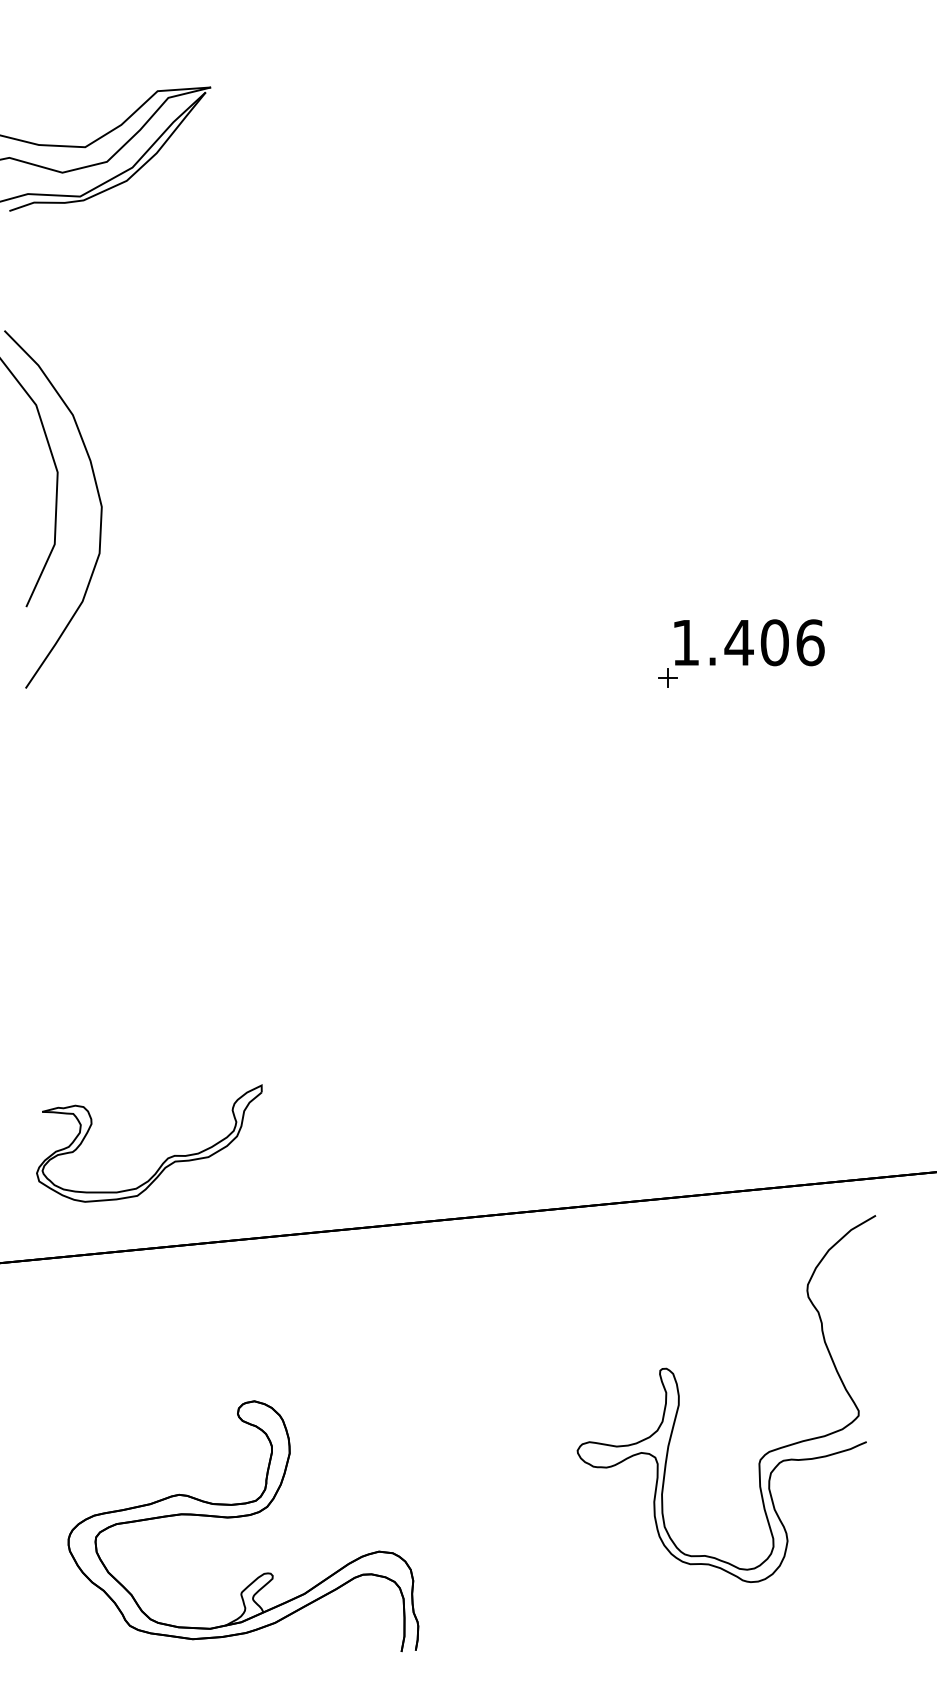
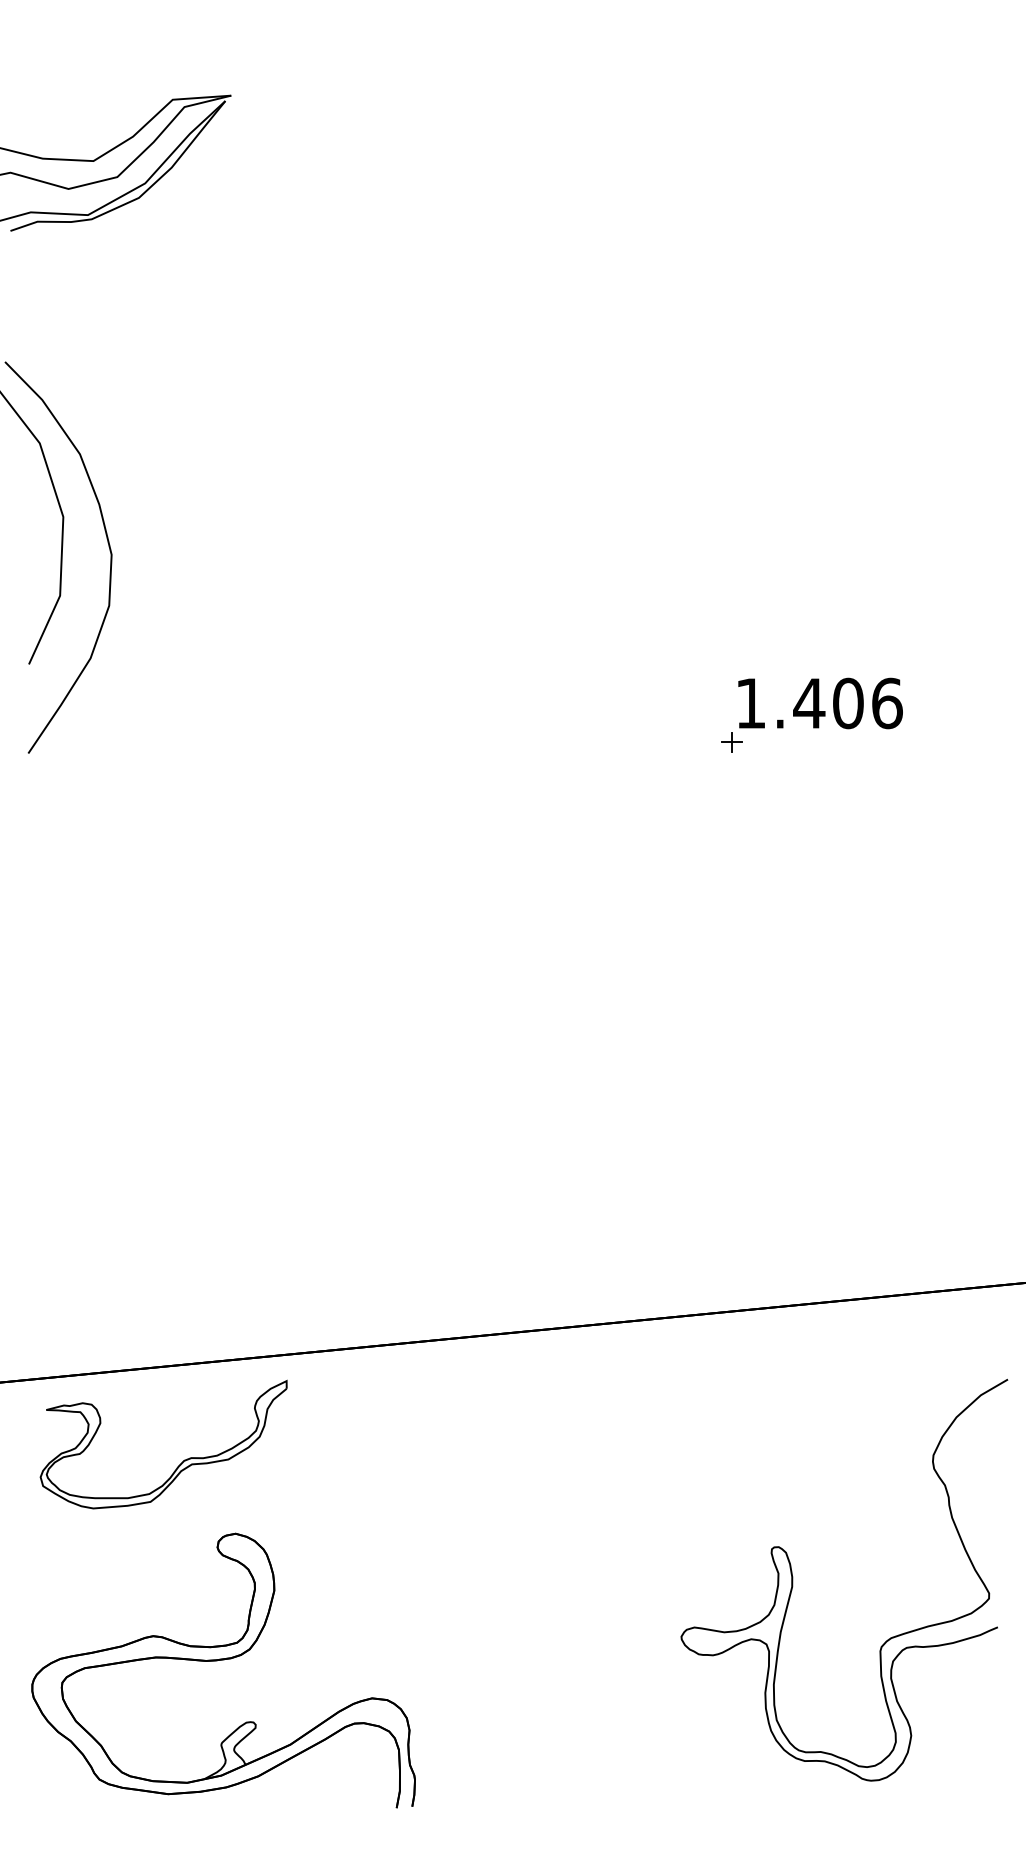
part: (165, 1159) -> (181, 1462), moved
curve: (679, 1398) -> (793, 1579), moved
part: (243, 1517) -> (223, 1660), moved

